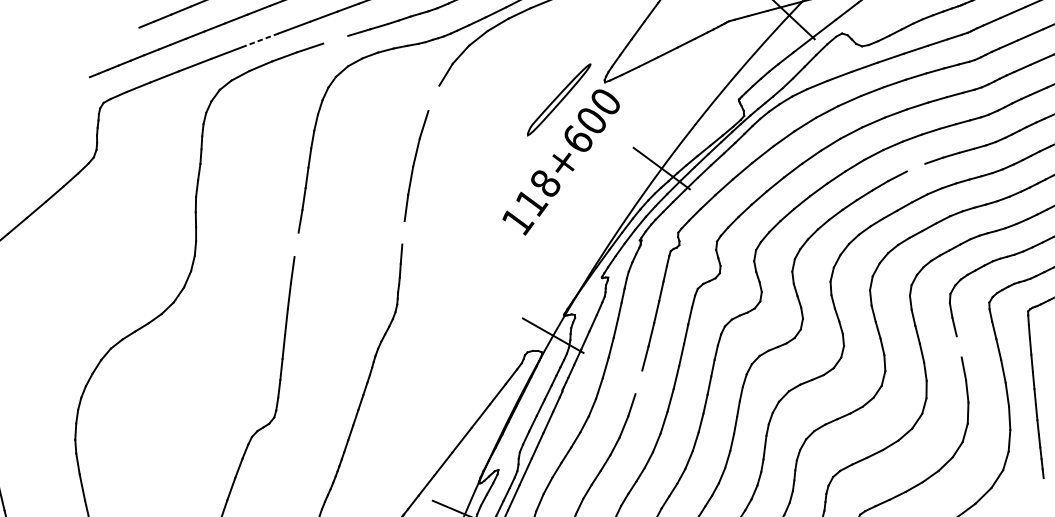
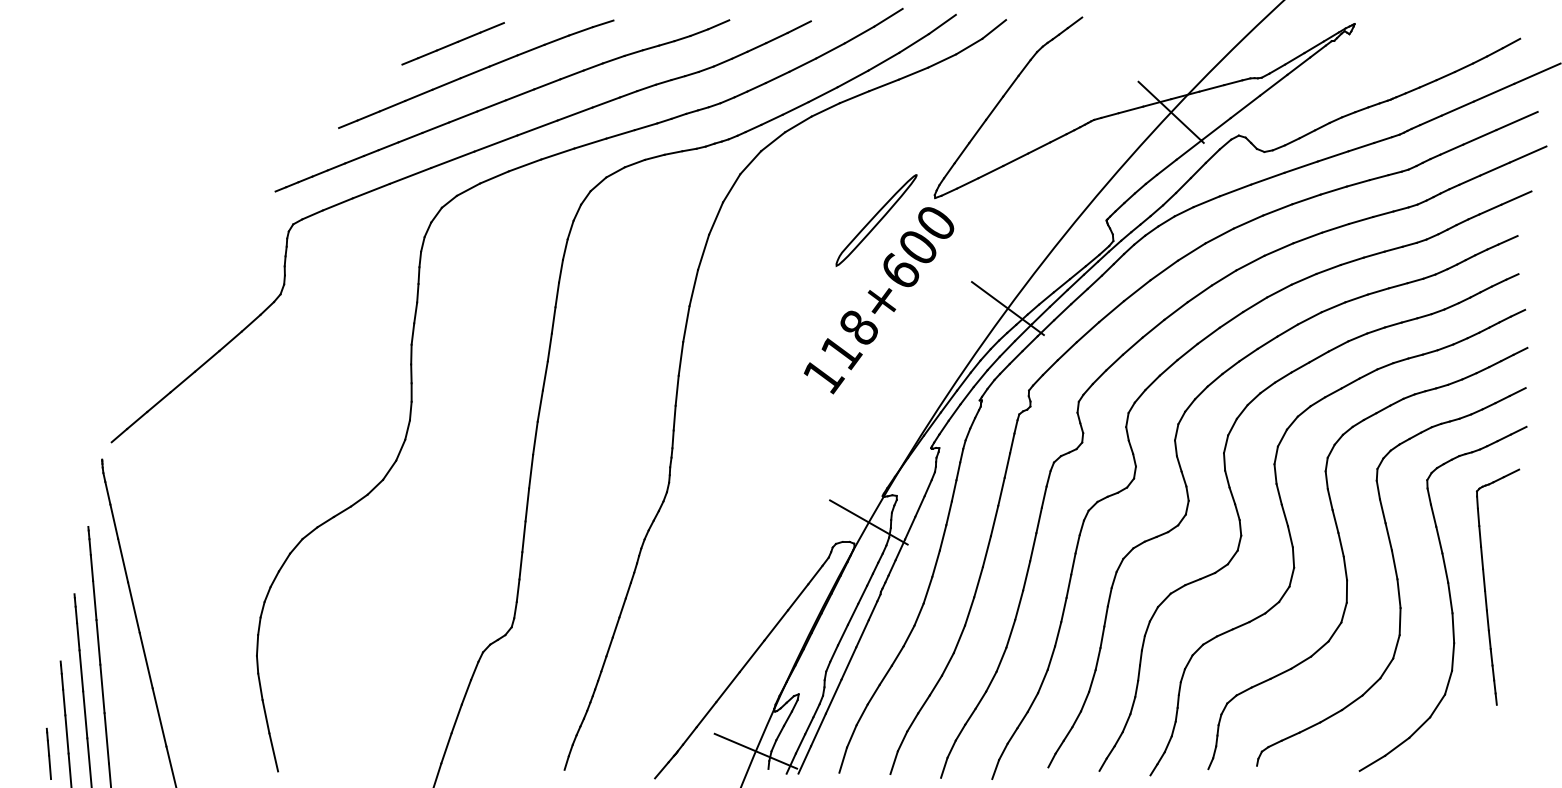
line: (262, 39) -> (496, 143), dashed -> solid
line: (335, 39) -> (590, 143), added
line: (434, 98) -> (716, 218), added
line: (916, 167) -> (1333, 307), added
line: (402, 232) -> (676, 390), added
line: (295, 244) -> (539, 405), added
line: (959, 346) -> (1388, 536), added
line: (638, 382) -> (978, 582), added

